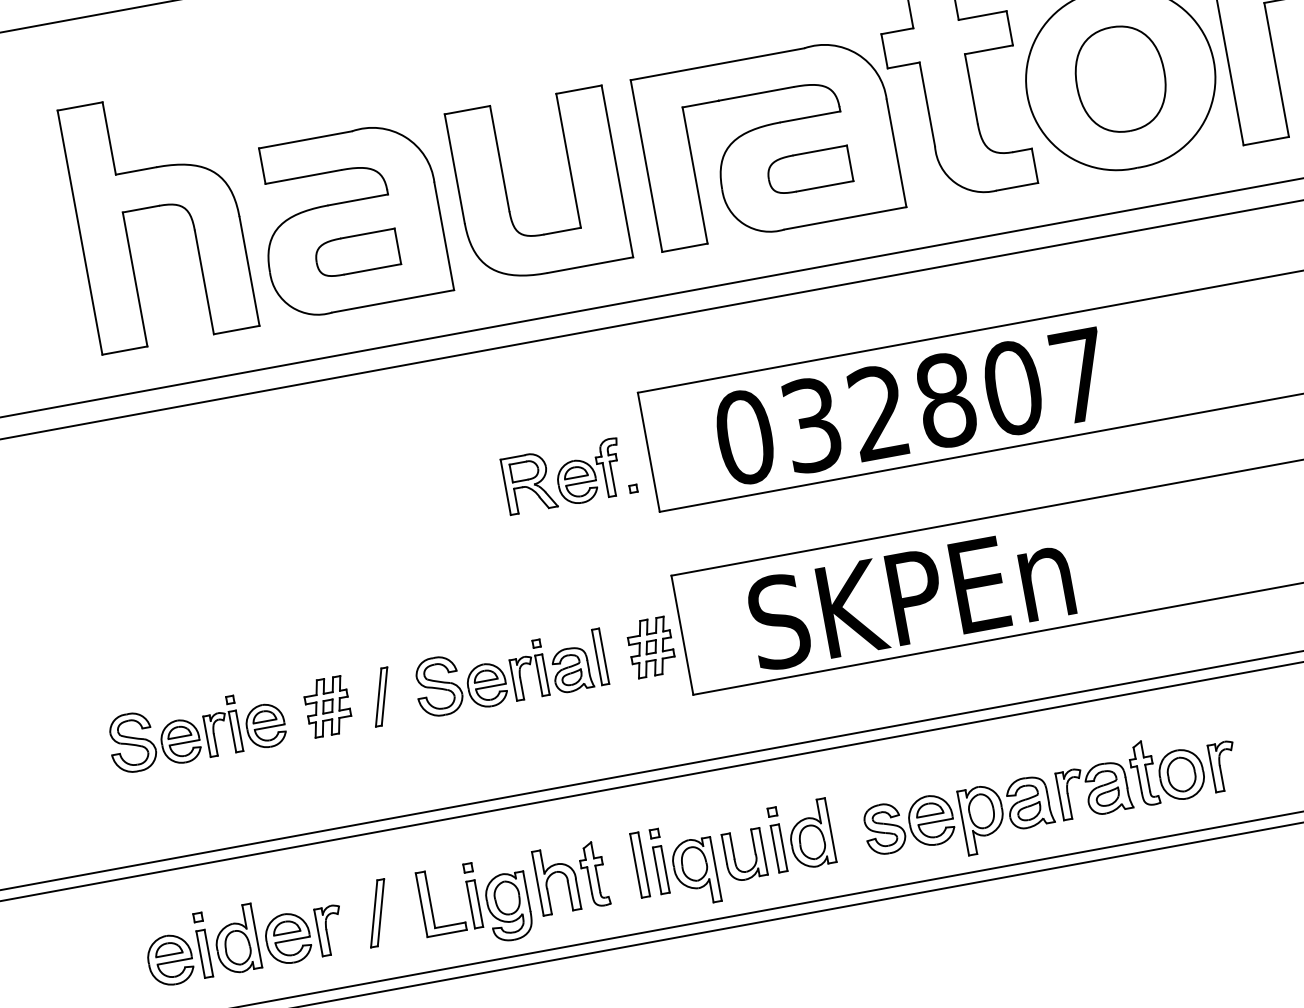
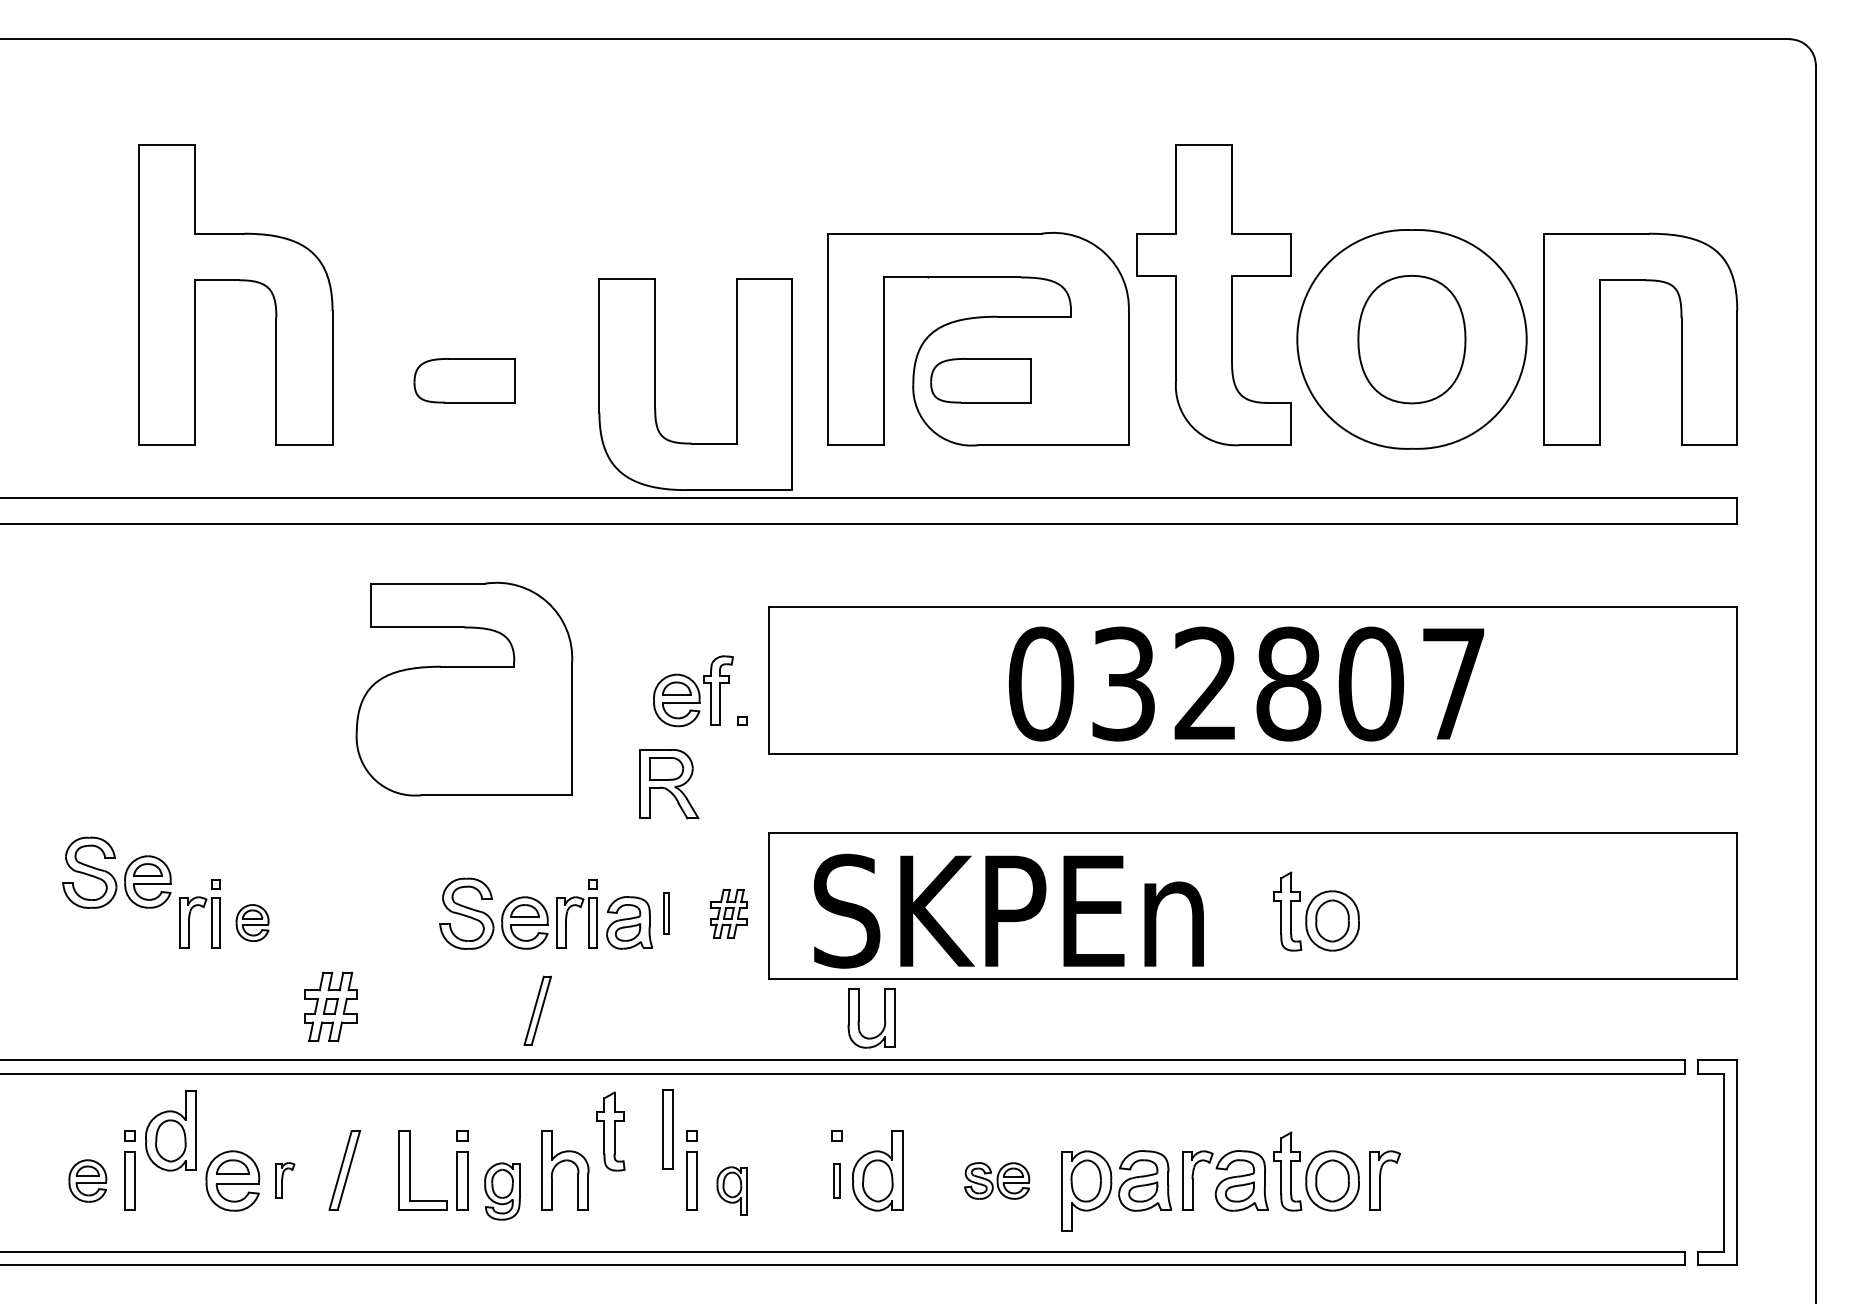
part: (808, 170) -> (980, 380), moved
part: (506, 191) -> (655, 384), moved
part: (350, 219) -> (464, 688), moved
text: (911, 406) -> (1246, 683), moved
part: (529, 483) -> (669, 784), moved
part: (1128, 558) -> (1316, 911), added
text: (910, 597) -> (1008, 910), moved
part: (651, 647) -> (728, 913), size x0.7
part: (600, 656) -> (666, 913), size x0.6
part: (381, 696) -> (537, 1010), moved
part: (327, 706) -> (330, 1006), moved
part: (265, 725) -> (252, 922), size x0.7
part: (153, 738) -> (116, 872), moved
part: (908, 824) -> (996, 1180), size x0.6
part: (778, 848) -> (836, 1180), size x0.6
part: (734, 857) -> (859, 1018), moved
part: (639, 865) -> (667, 1129), moved
part: (694, 871) -> (731, 1190), size x0.6
part: (593, 874) -> (610, 1131), moved
part: (508, 906) -> (502, 1191), size x0.7
part: (330, 930) -> (285, 1180), size x0.6
part: (236, 939) -> (170, 1130), moved
part: (170, 959) -> (87, 1180), size x0.7

